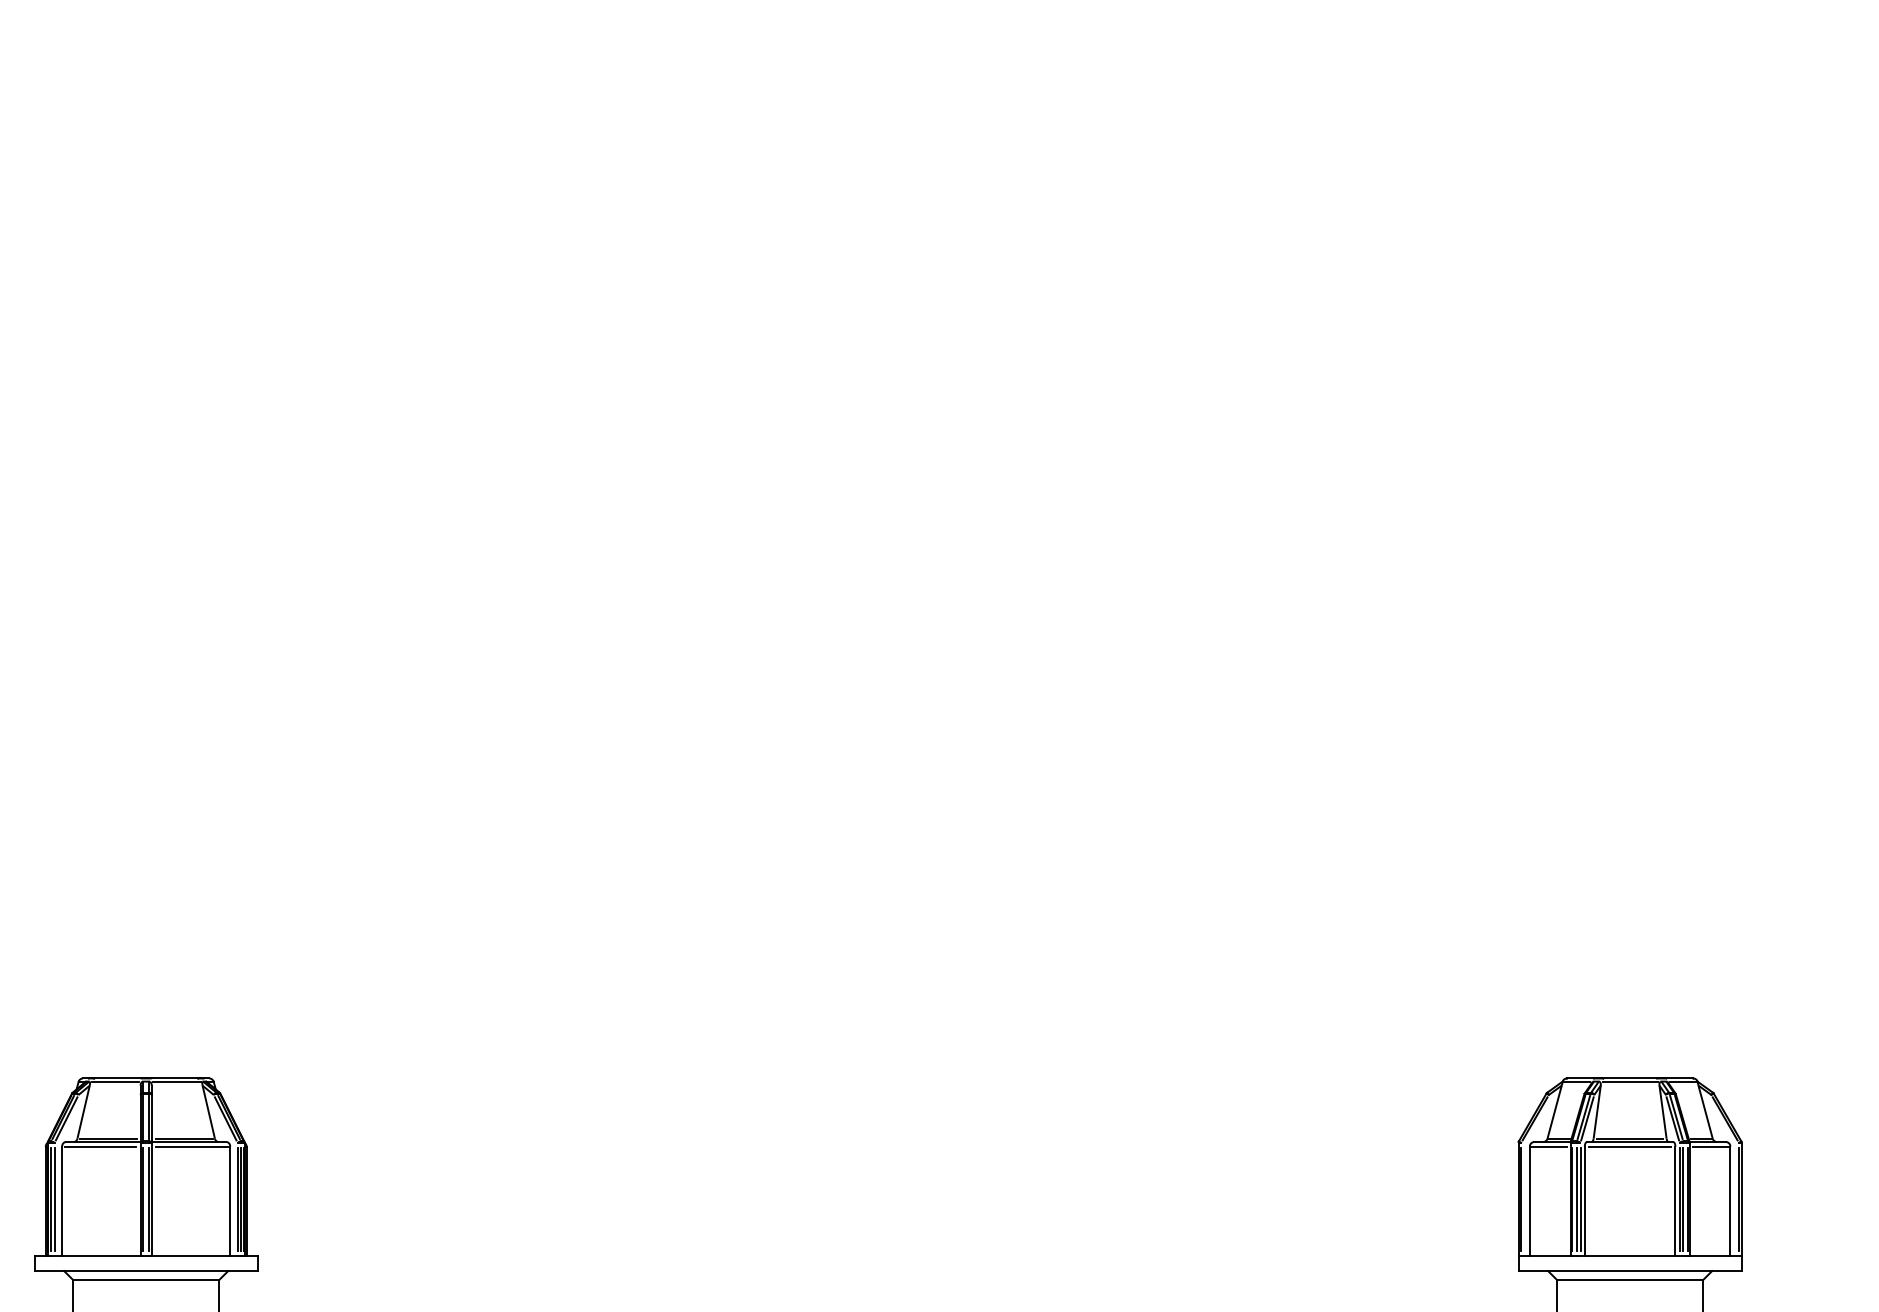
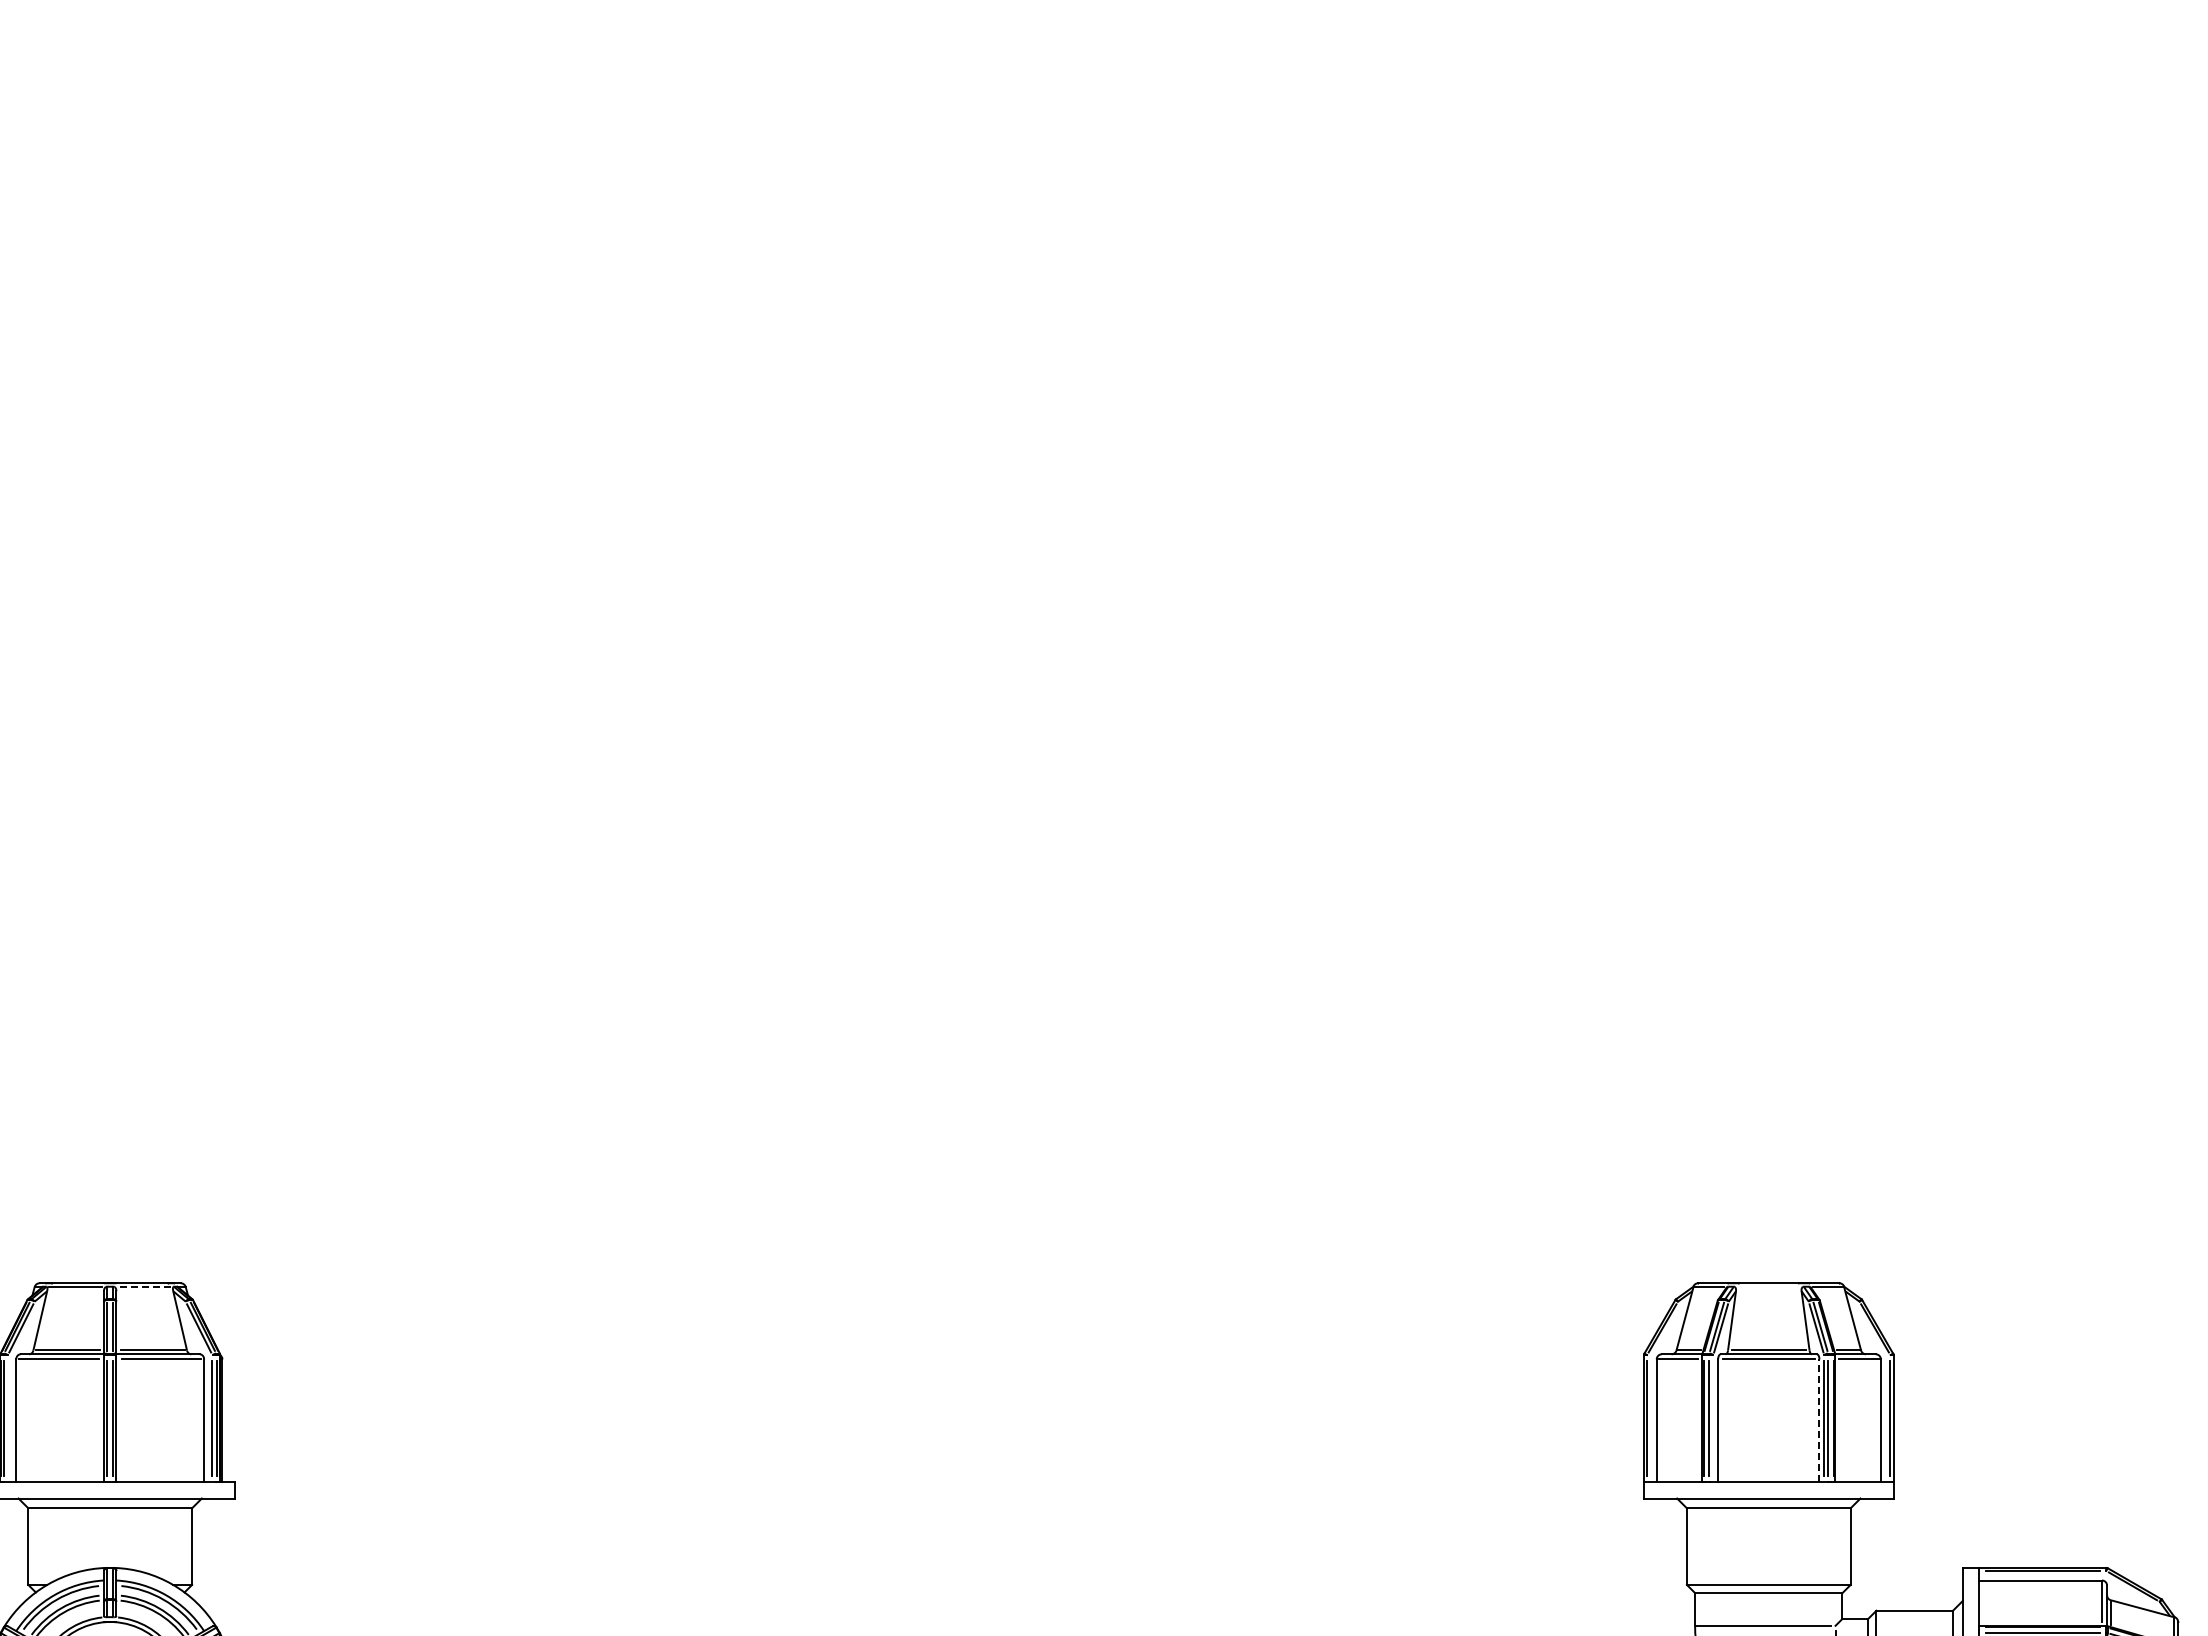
line: (176, 1082) -> (144, 1287), solid -> dashed
line: (1629, 1082) -> (1768, 1287), removed
line: (54, 1199) -> (7, 1418), removed
line: (1580, 1199) -> (1713, 1418), removed
line: (1675, 1201) -> (1819, 1420), solid -> dashed

